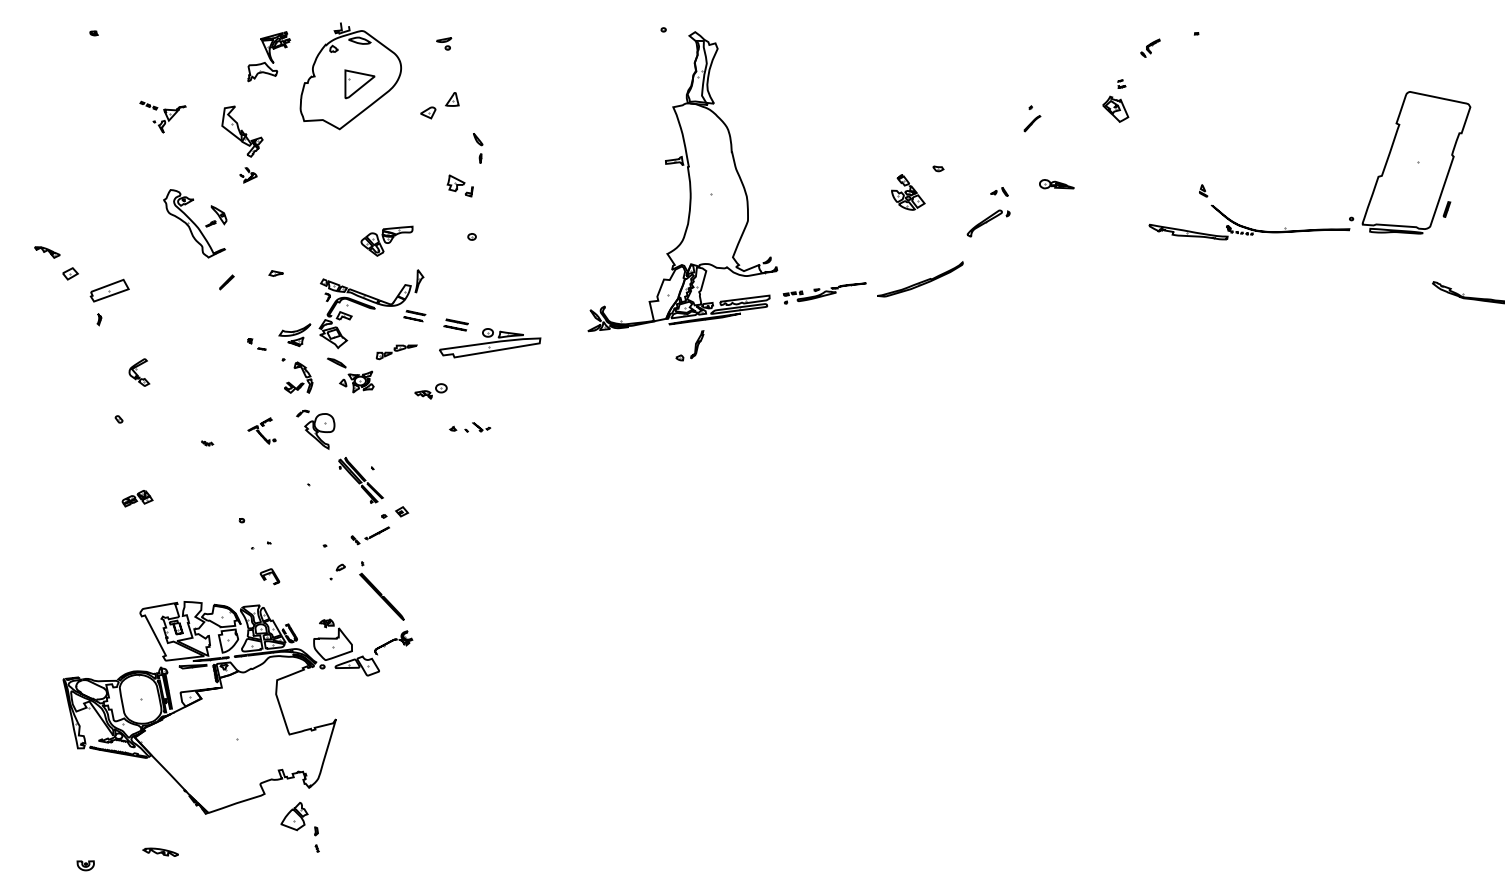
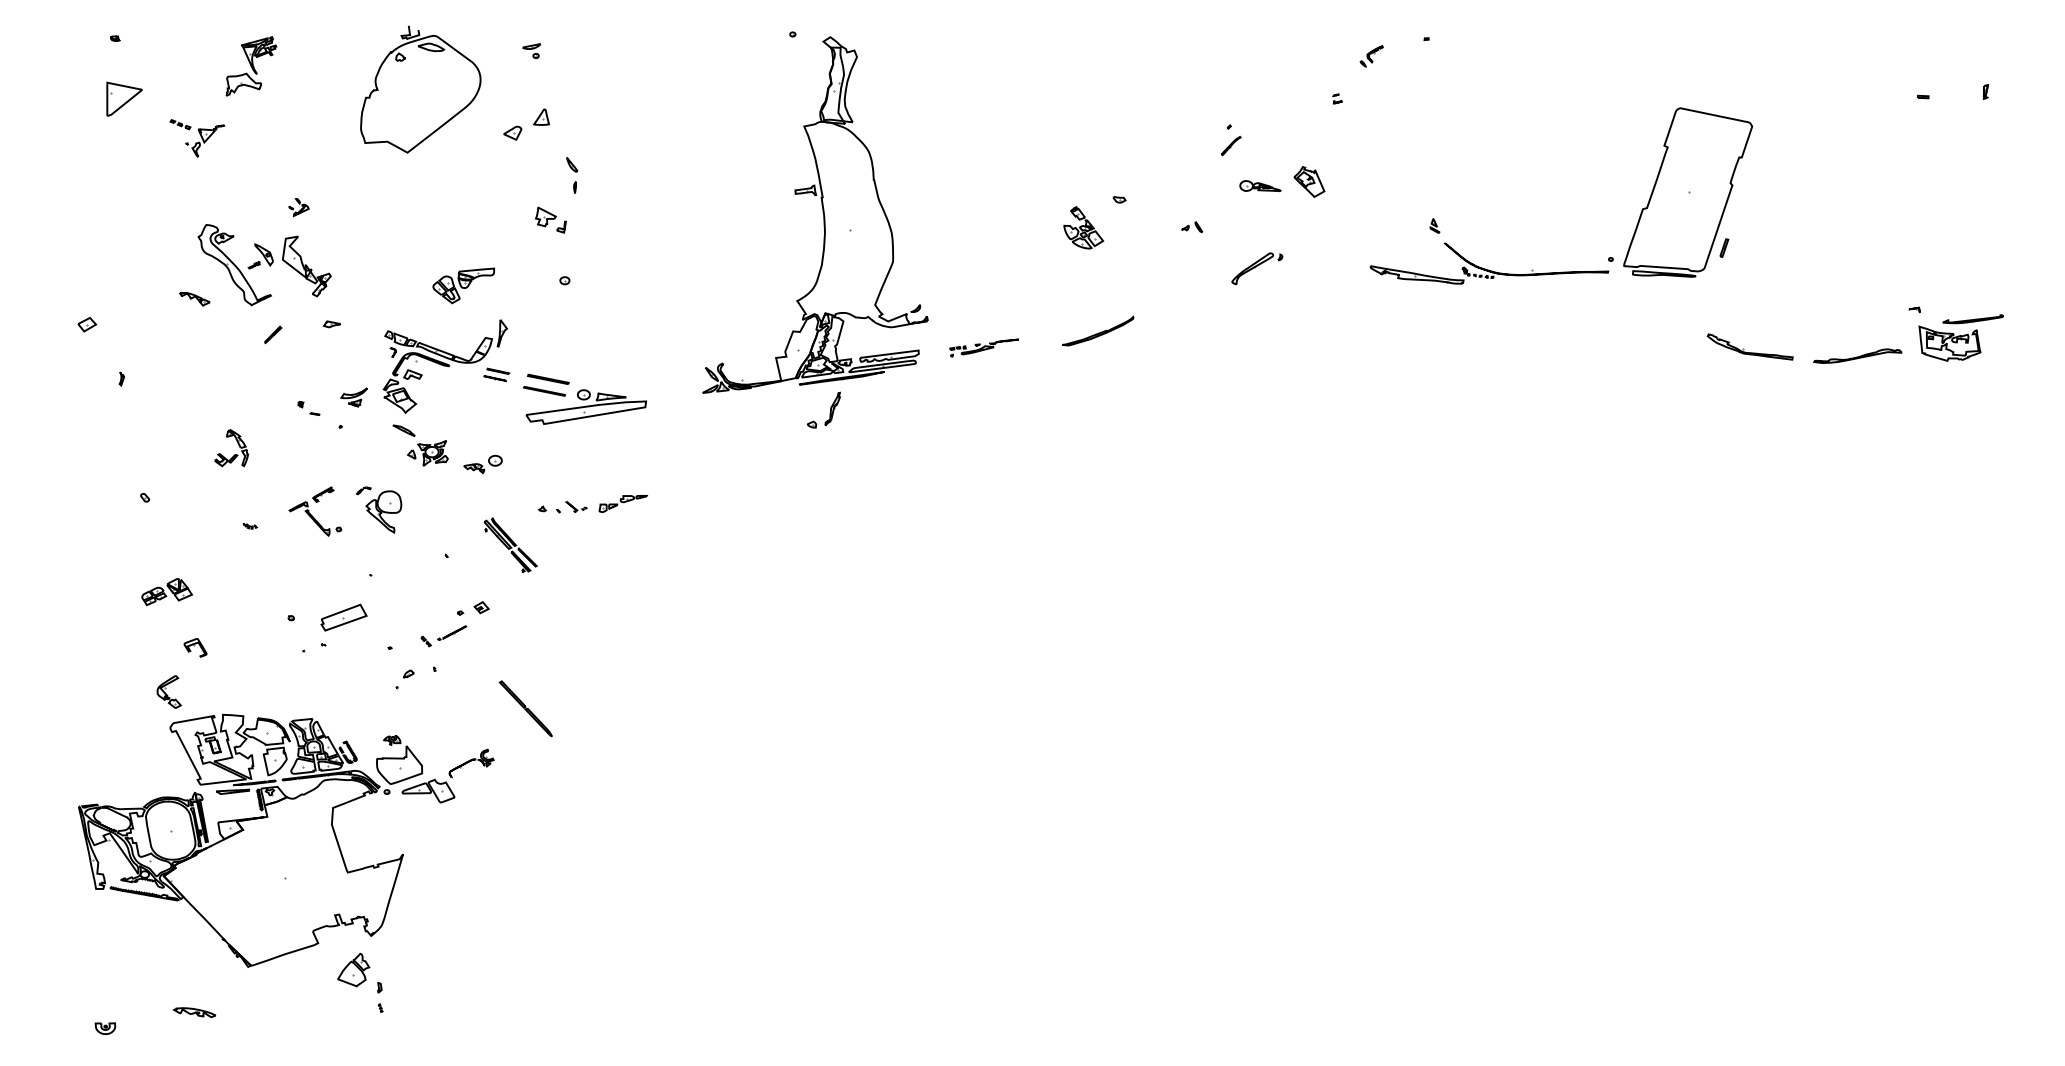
part: (269, 56) -> (251, 66), moved
part: (359, 83) -> (124, 98), moved
part: (1115, 108) -> (1309, 181), moved
part: (242, 131) -> (306, 266), moved
part: (1056, 183) -> (1260, 185), moved
part: (988, 223) -> (1257, 268), moved
part: (47, 252) -> (194, 299), moved
part: (919, 278) -> (1097, 330), size x0.7
part: (109, 290) -> (343, 617), moved
part: (824, 293) -> (983, 347), size x0.7
part: (455, 325) -> (545, 385), size x1.6
part: (294, 335) -> (353, 397), size x0.7
part: (396, 352) -> (622, 504), moved
part: (138, 372) -> (168, 691), moved
part: (301, 383) -> (234, 454), moved
part: (430, 390) -> (482, 463), moved
part: (261, 430) -> (314, 511), size x1.6
part: (360, 480) -> (510, 545), moved
part: (137, 498) -> (166, 591), size x1.4
part: (269, 576) -> (195, 647), moved
part: (381, 596) -> (525, 708), moved

